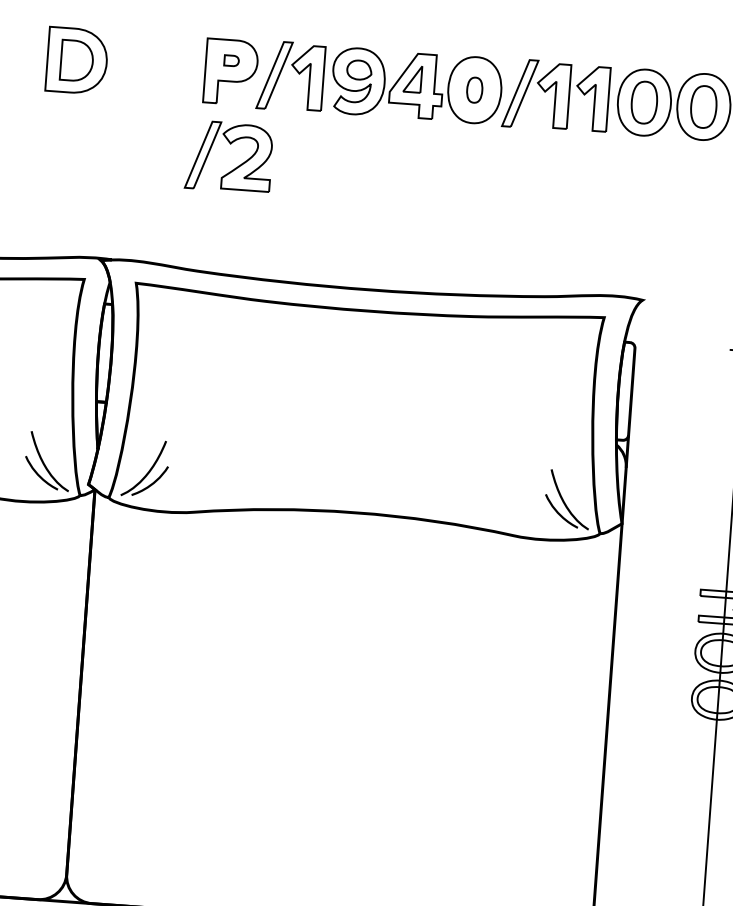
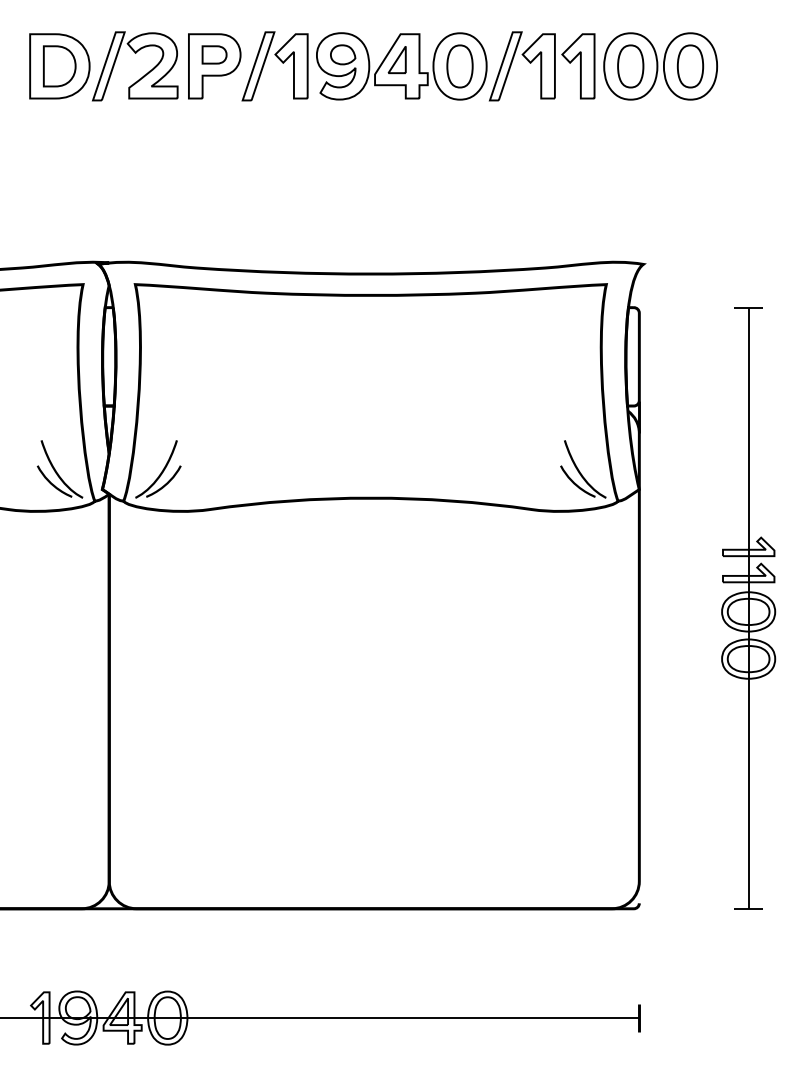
part: (231, 60) -> (214, 54), size x1.67
part: (474, 90) -> (459, 66), size x1.67
part: (237, 165) -> (144, 74), moved

